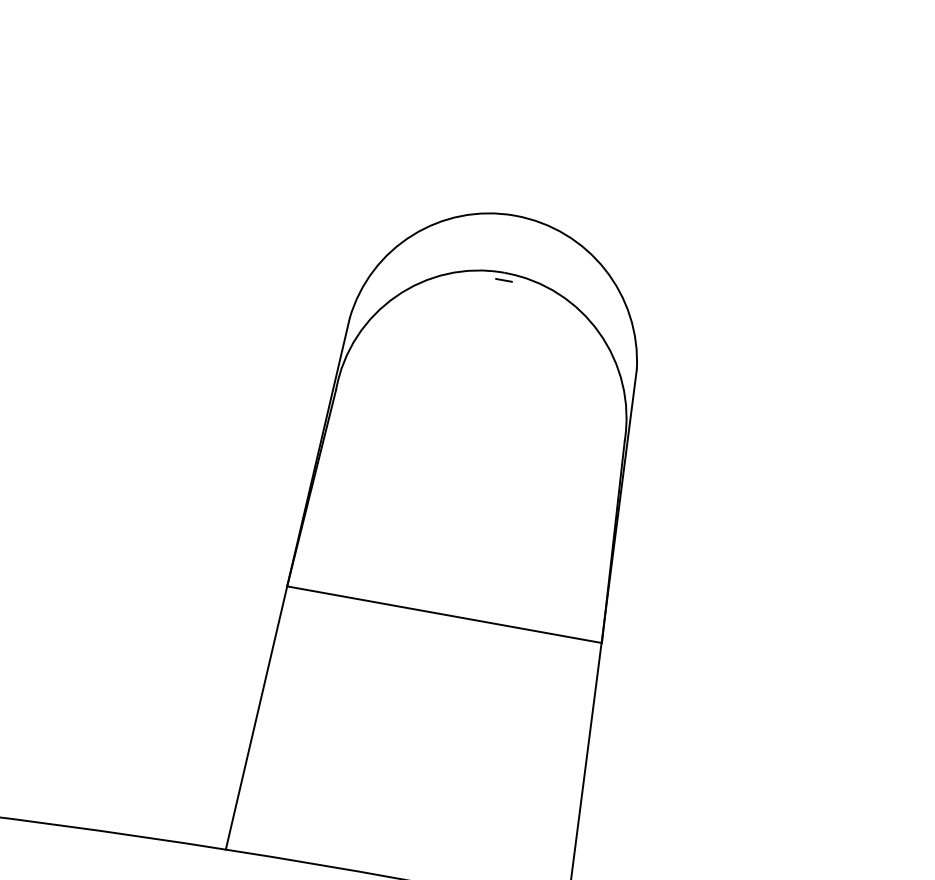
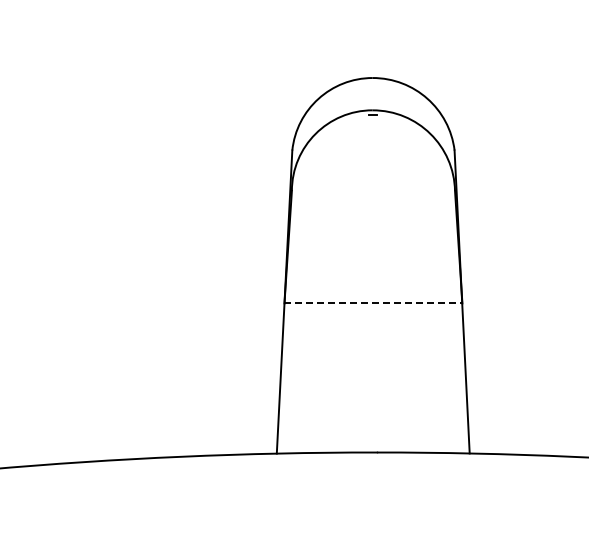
line: (444, 614) -> (373, 303), solid -> dashed

